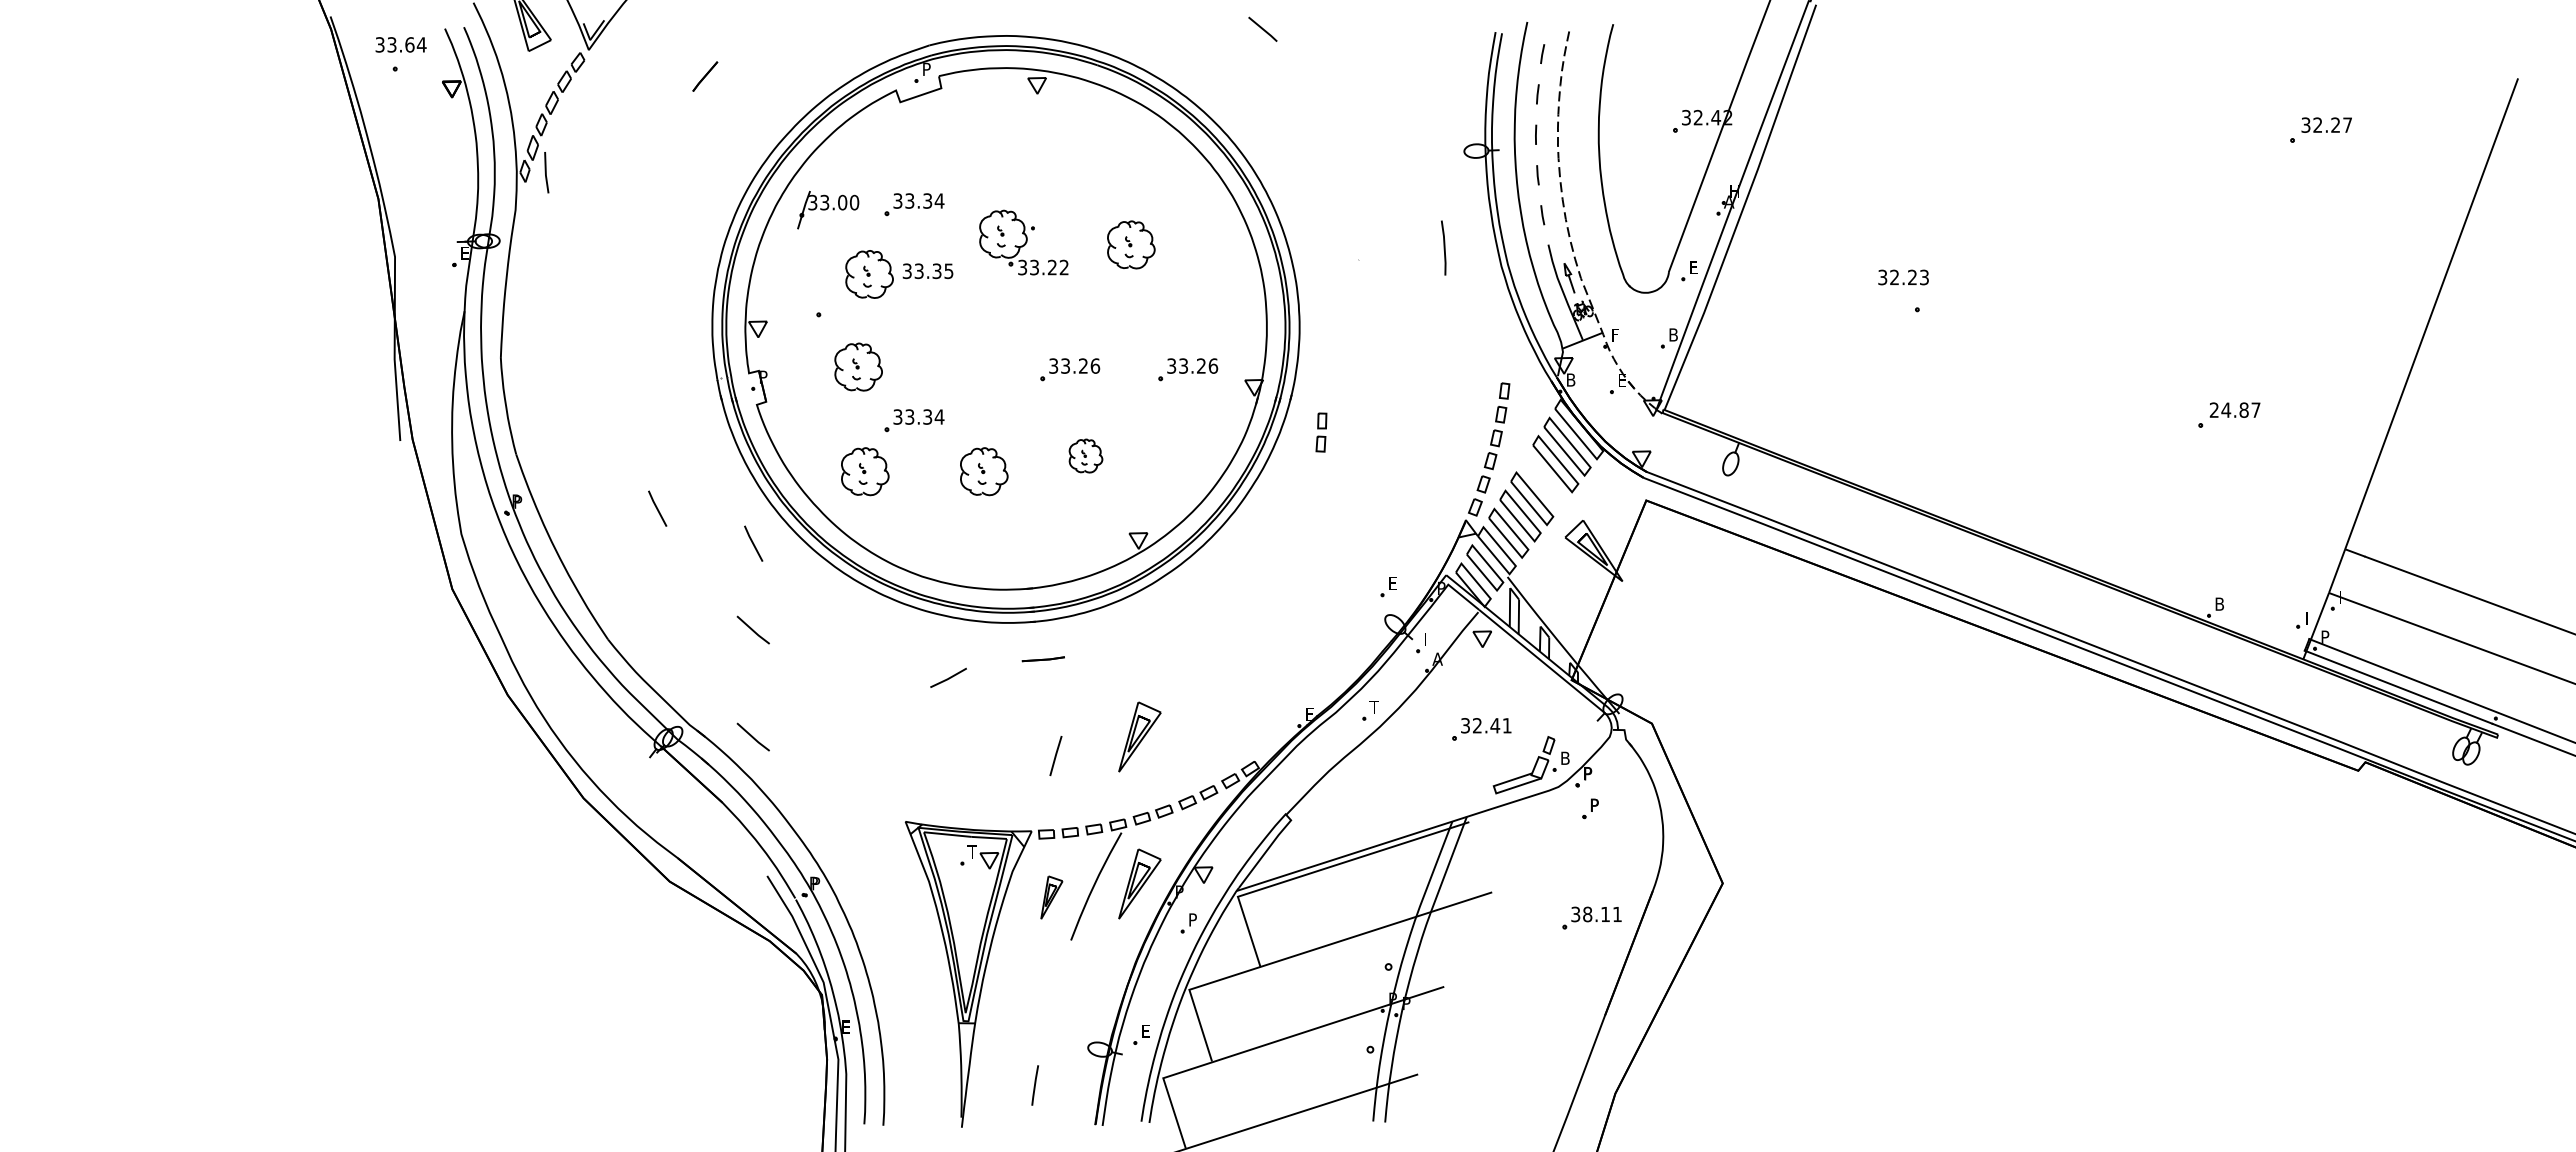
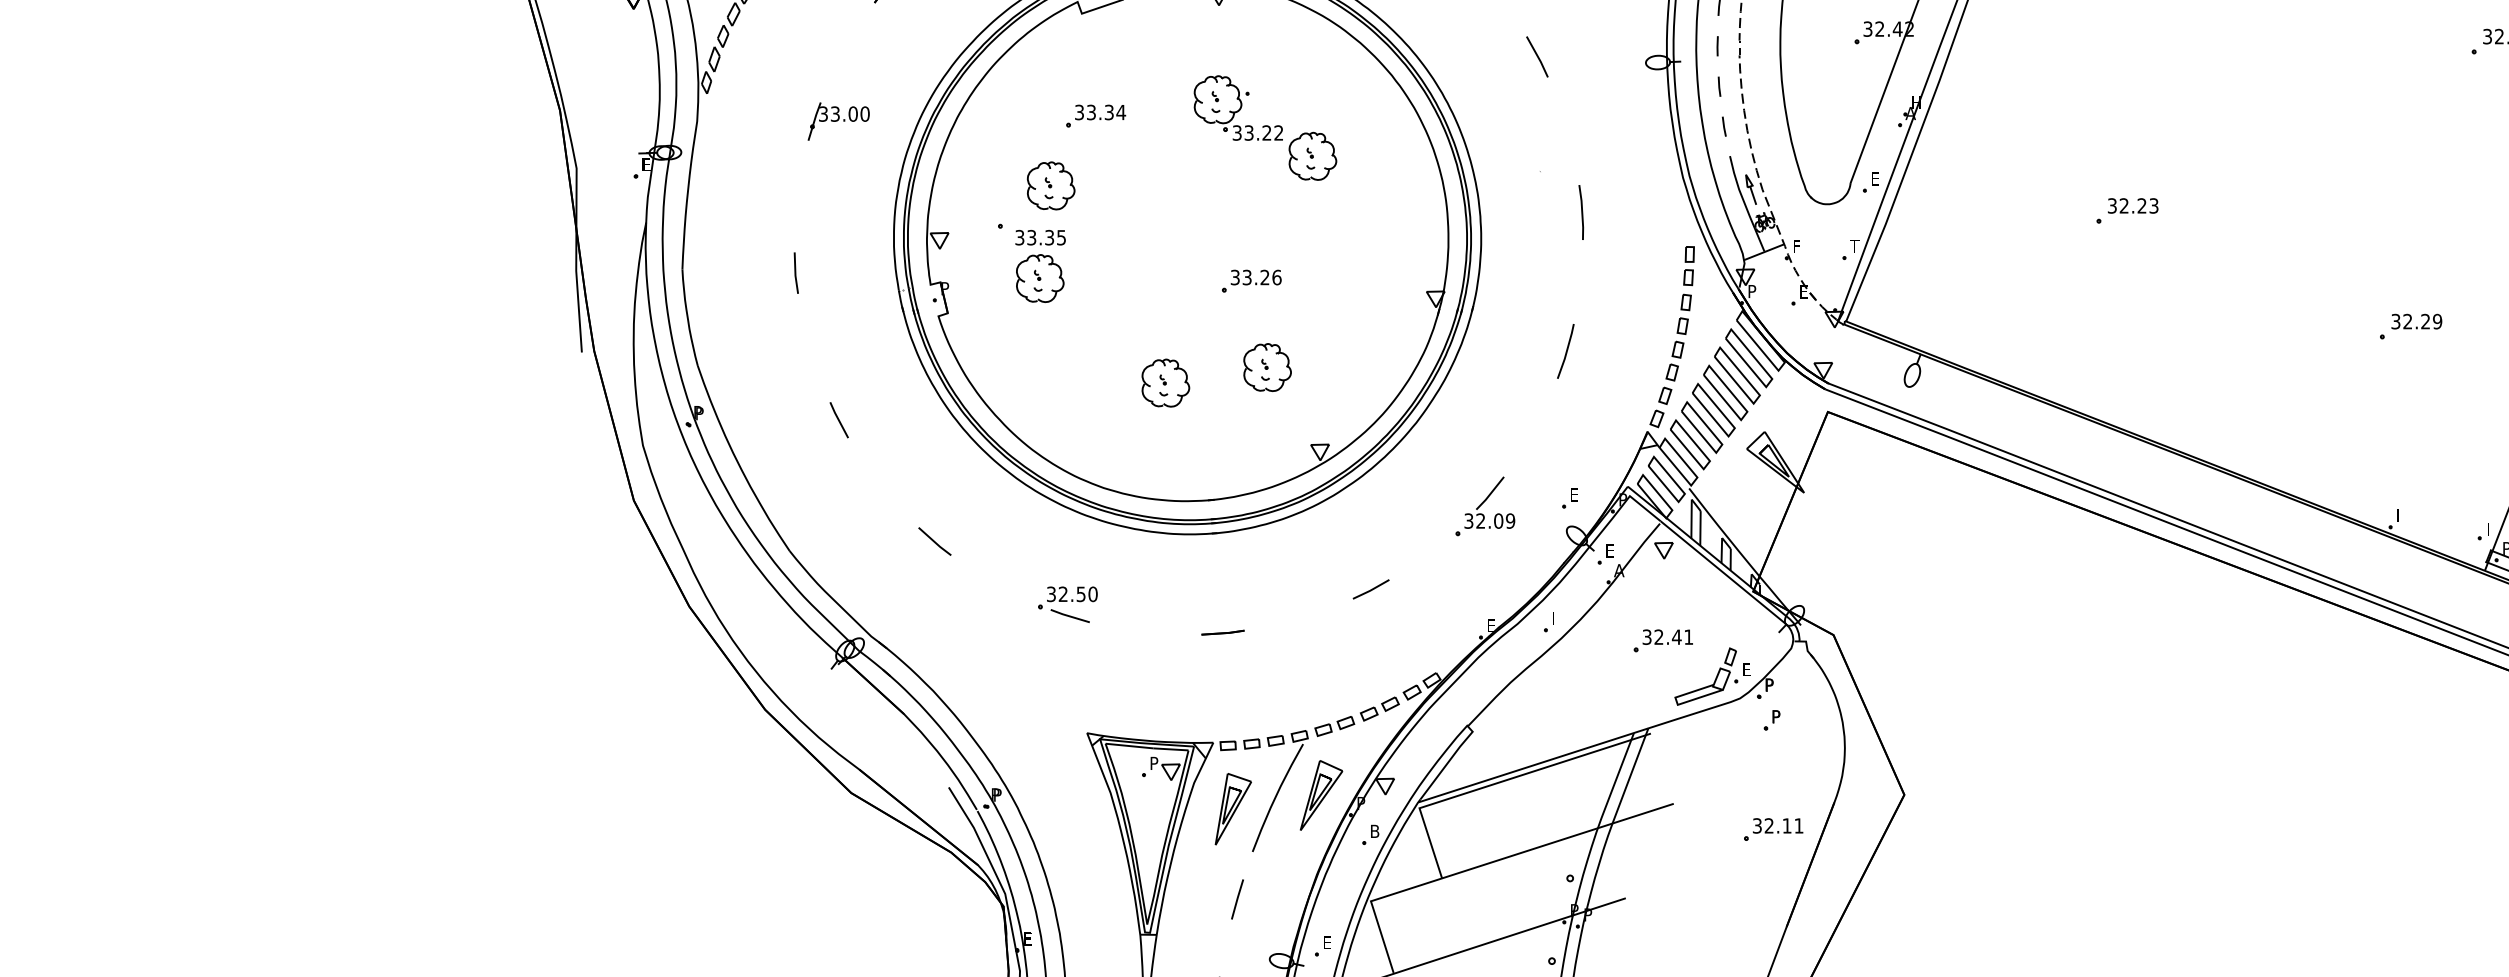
line: (1355, 145) -> (1537, 56), added
line: (546, 172) -> (796, 272), moved
part: (828, 209) -> (839, 120), moved
part: (1023, 242) -> (1238, 107), moved
line: (1443, 247) -> (1581, 211), moved
text: (927, 271) -> (1040, 237), moved
text: (1903, 277) -> (2133, 205), moved
text: (1672, 334) -> (1854, 245), B -> T
part: (1188, 369) -> (1370, 280), removed
text: (1571, 379) -> (1753, 290), B -> P
text: (2235, 409) -> (2417, 320), 24.87 -> 32.29
part: (914, 420) -> (1096, 331), removed
part: (1321, 432) -> (1689, 265), moved
line: (1384, 439) -> (1566, 350), added
part: (1085, 455) -> (1267, 366), size x1.43
part: (865, 471) -> (1047, 382), removed
part: (1543, 481) -> (1725, 392), added
line: (753, 543) -> (935, 454), removed
part: (1303, 594) -> (1485, 505), added
text: (2219, 603) -> (2401, 514), B -> I
text: (1428, 639) -> (1610, 550), I -> E
line: (1042, 659) -> (1222, 632), moved
line: (948, 677) -> (1371, 588), moved
part: (886, 693) -> (1068, 604), added
text: (1373, 707) -> (1555, 618), T -> I
line: (752, 736) -> (934, 647), removed
part: (1139, 736) -> (1321, 647), removed
line: (1055, 756) -> (1237, 899), moved
text: (1565, 757) -> (1747, 668), B -> E
text: (971, 851) -> (1153, 762), T -> P
part: (1051, 897) -> (1233, 808), size x1.67
text: (1587, 914) -> (1769, 825), 38.11 -> 32.11
text: (1194, 919) -> (1376, 830), P -> B

